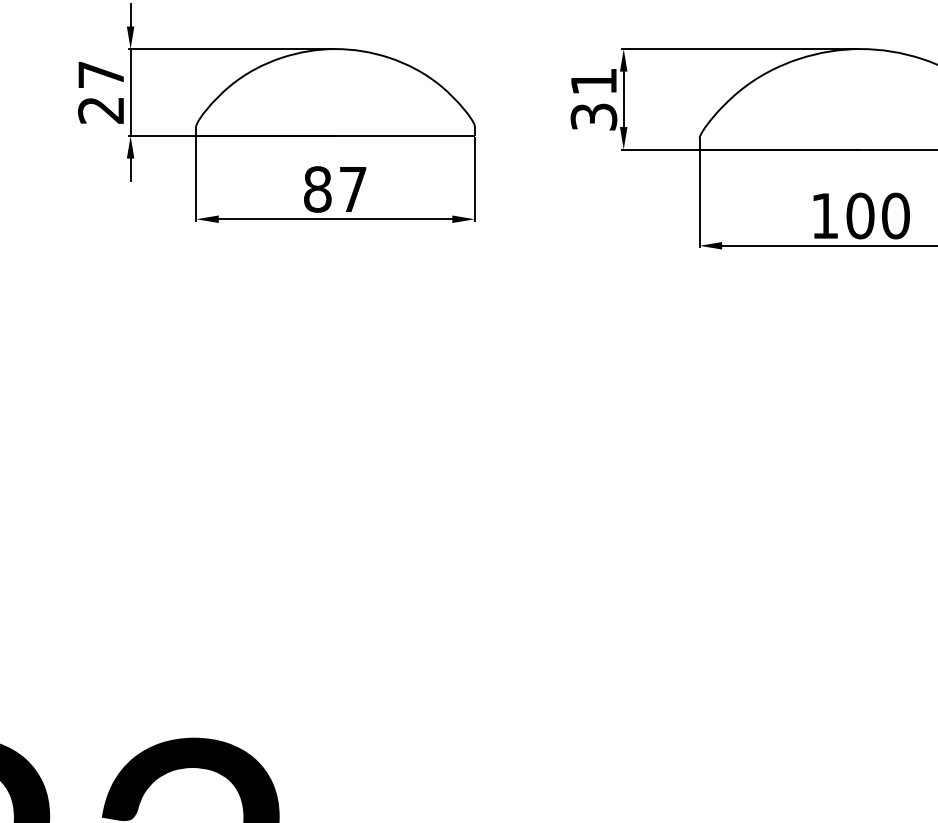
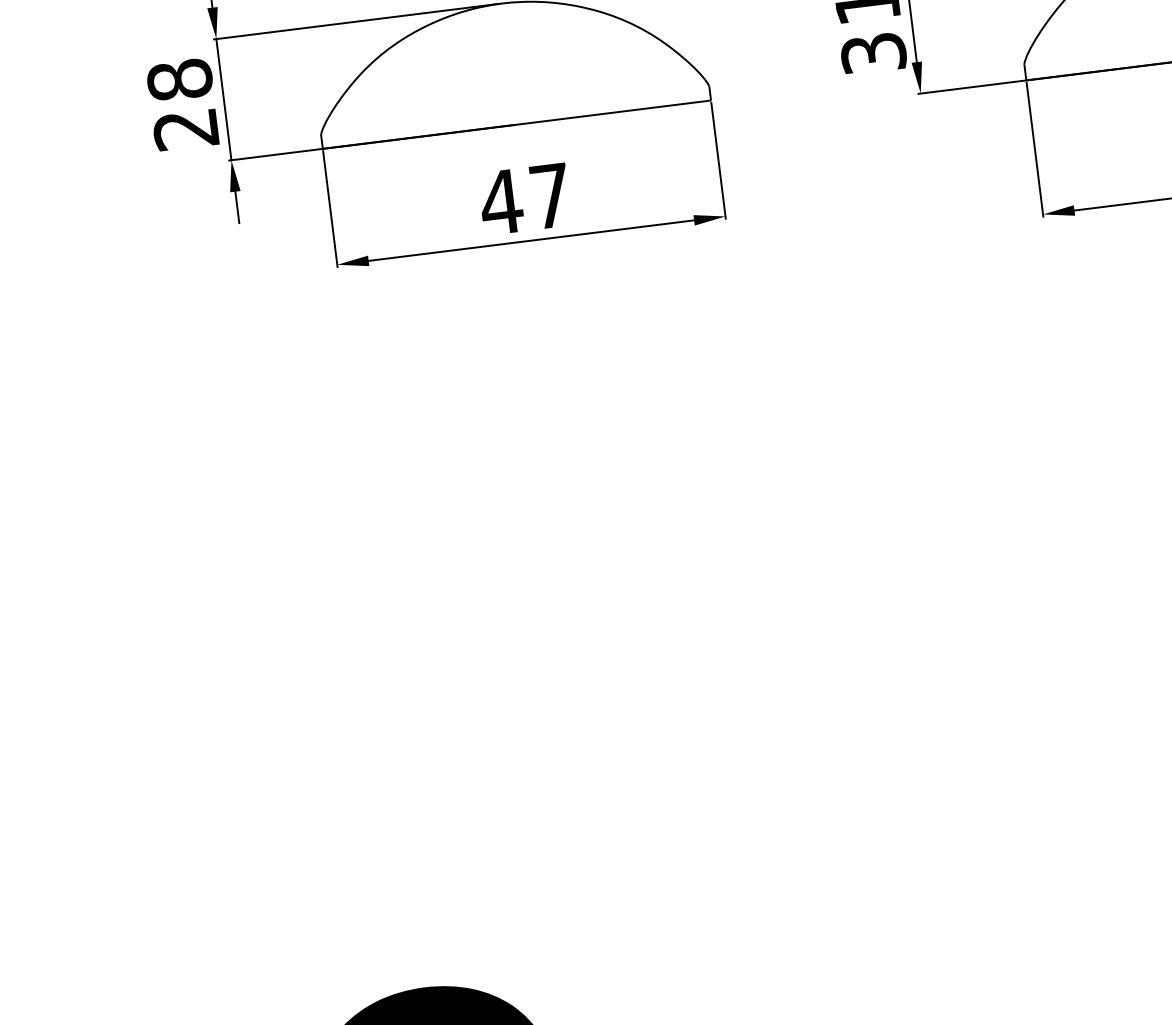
text: (101, 74) -> (180, 79), 27 -> 28
text: (317, 189) -> (501, 202), 87 -> 47

